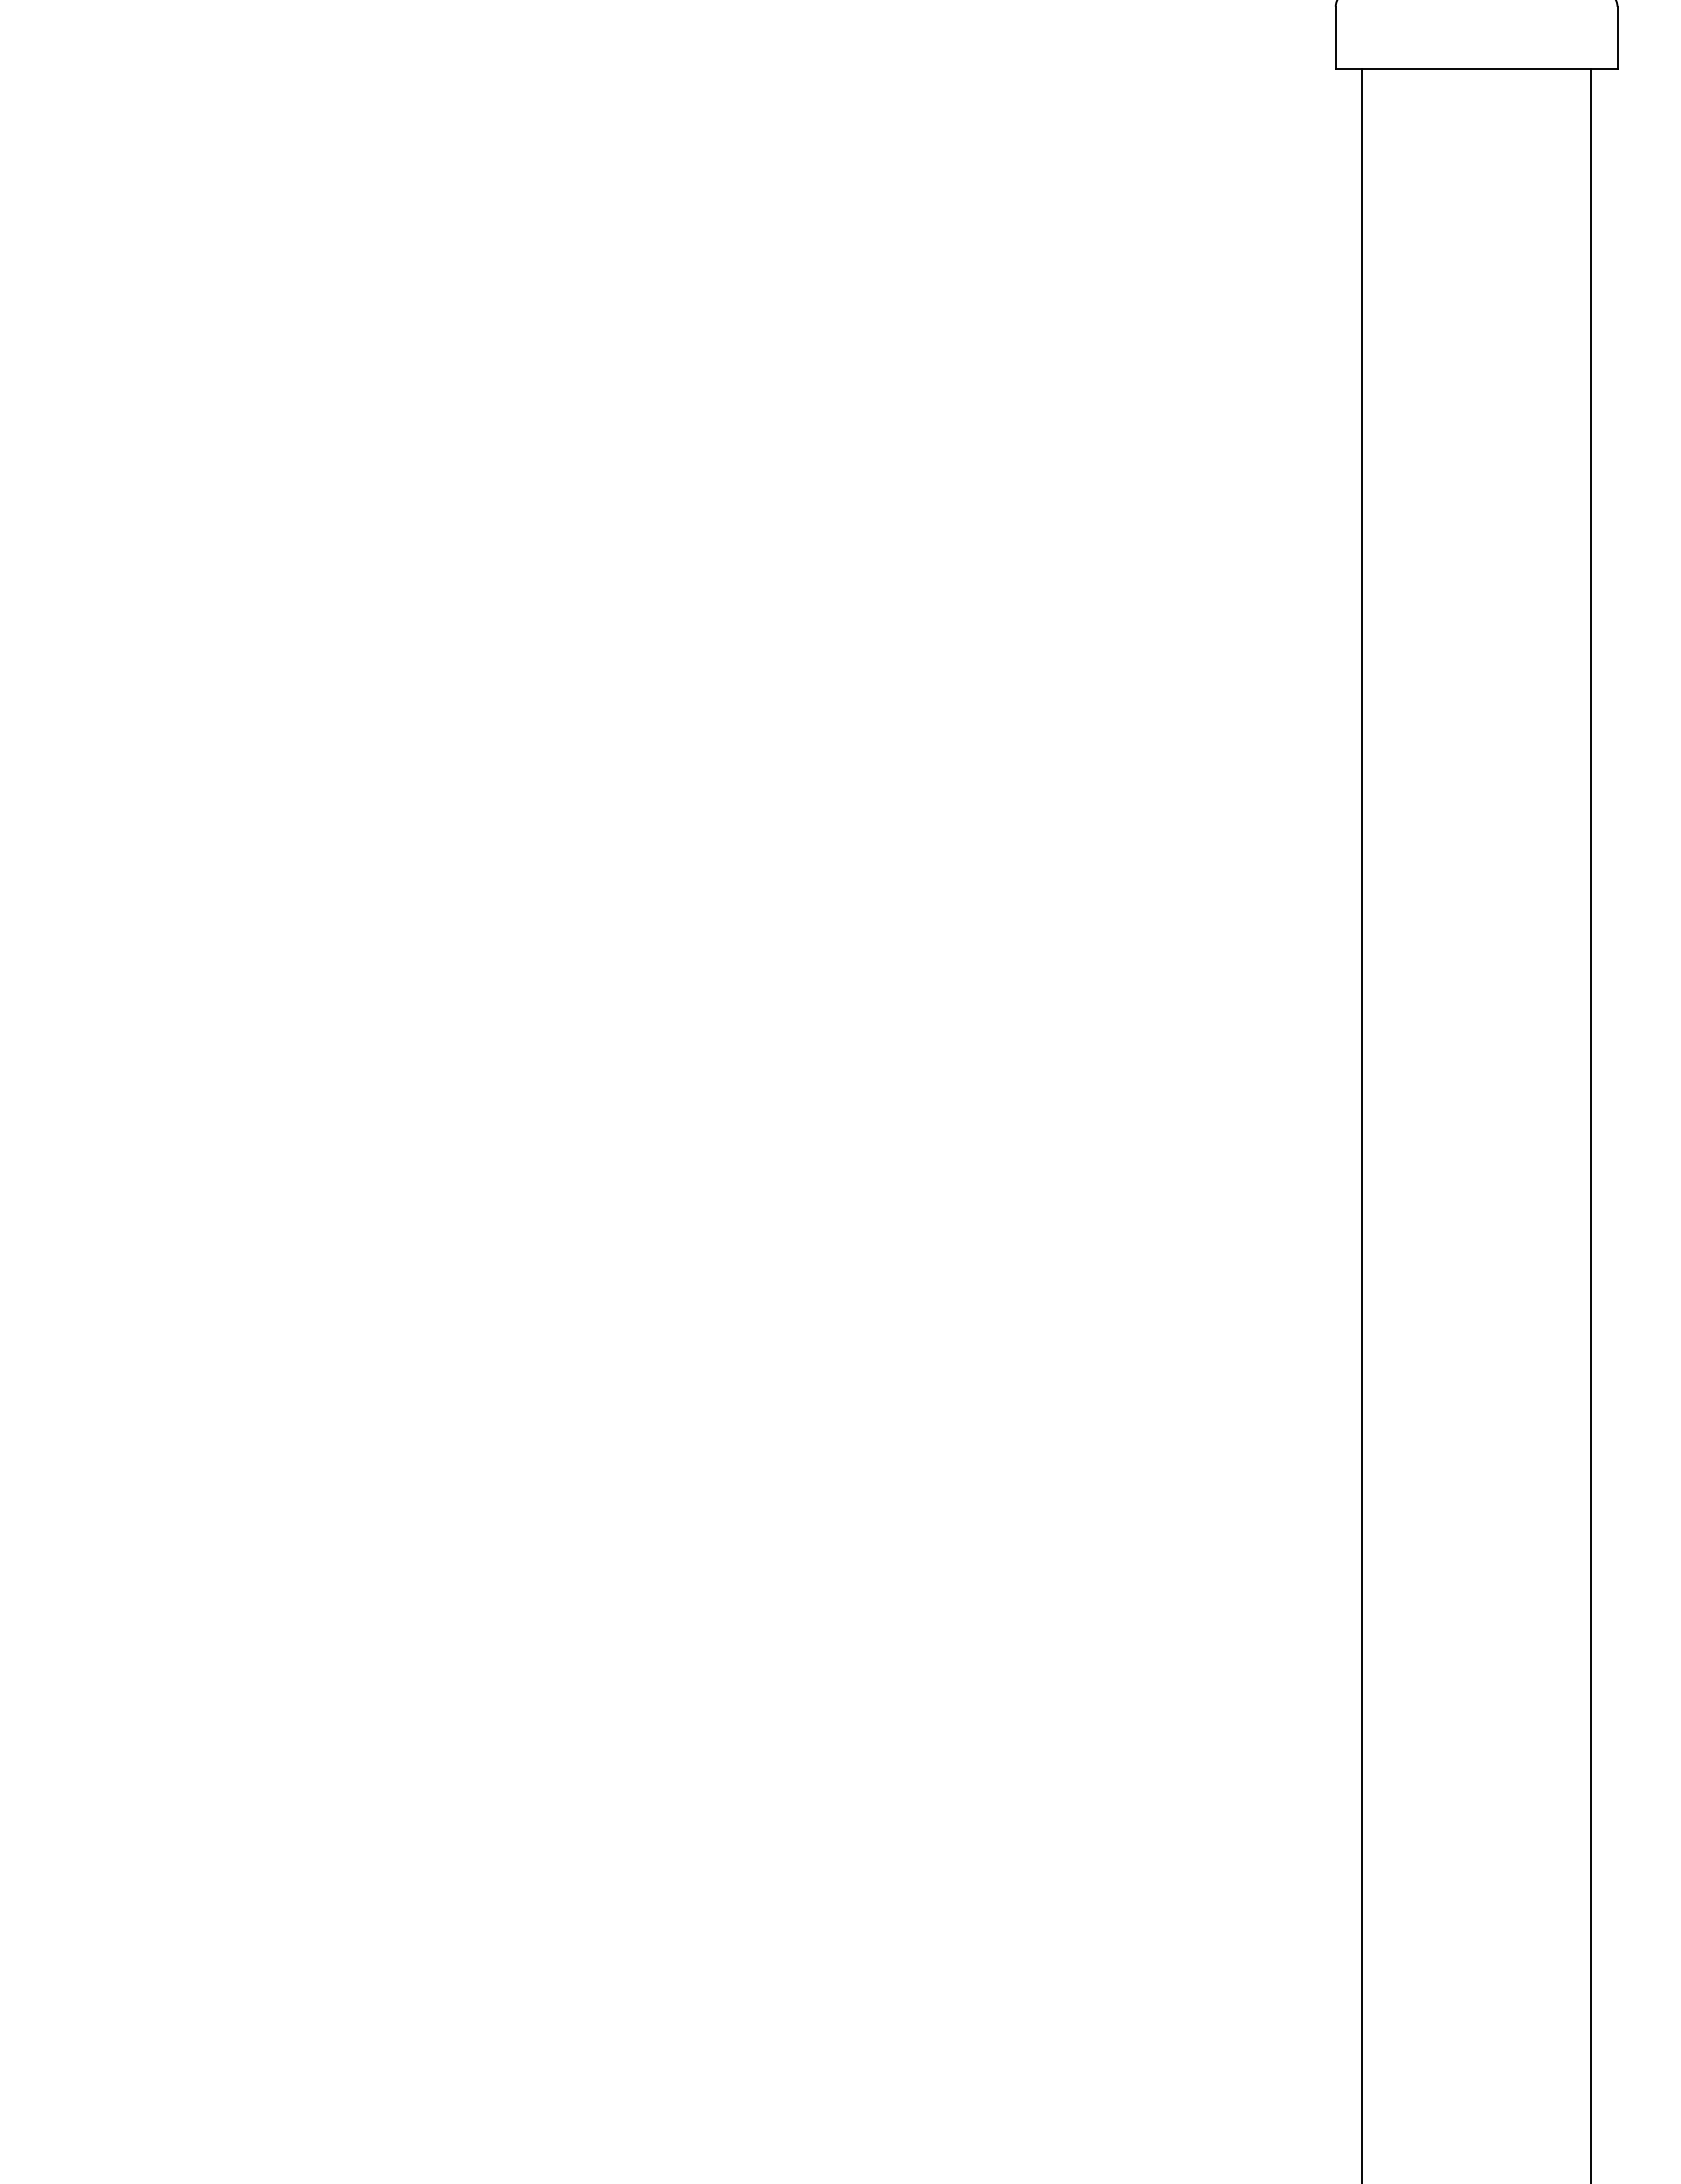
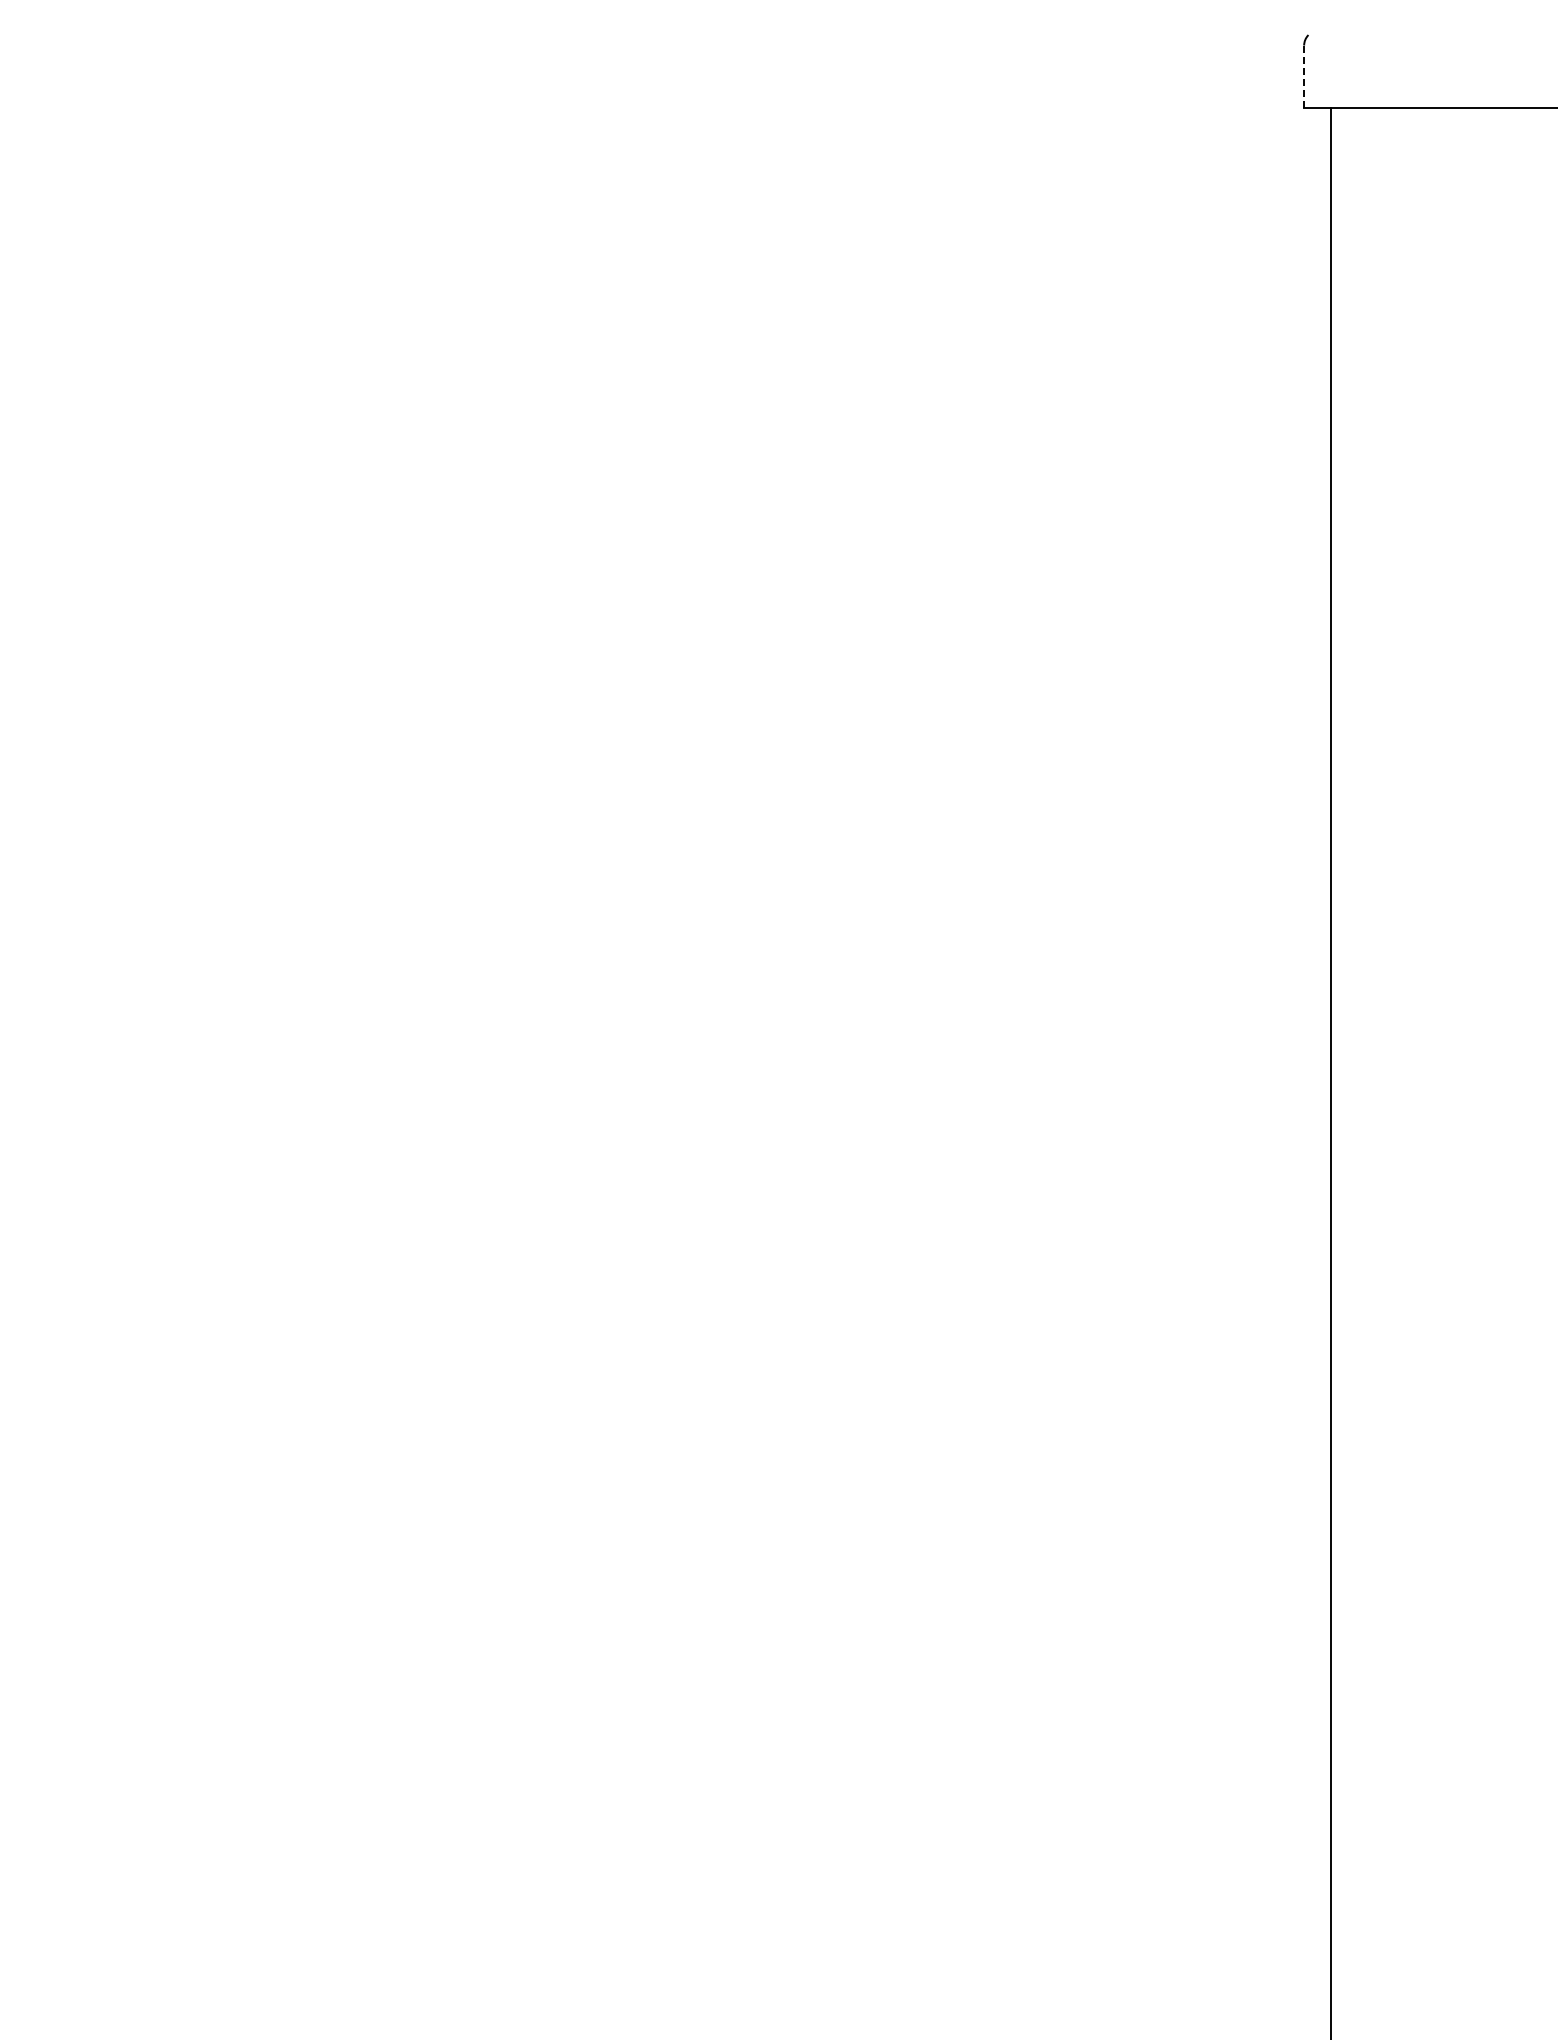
line: (1335, 37) -> (1303, 76), solid -> dashed

